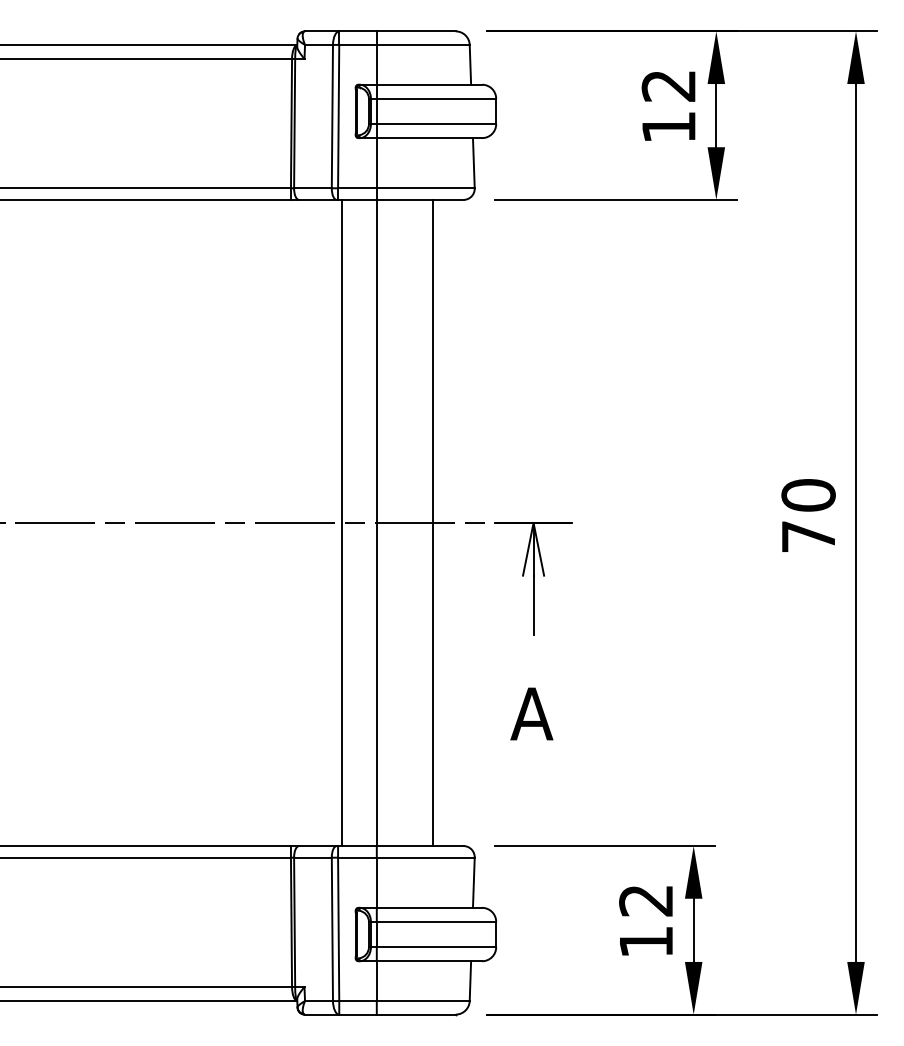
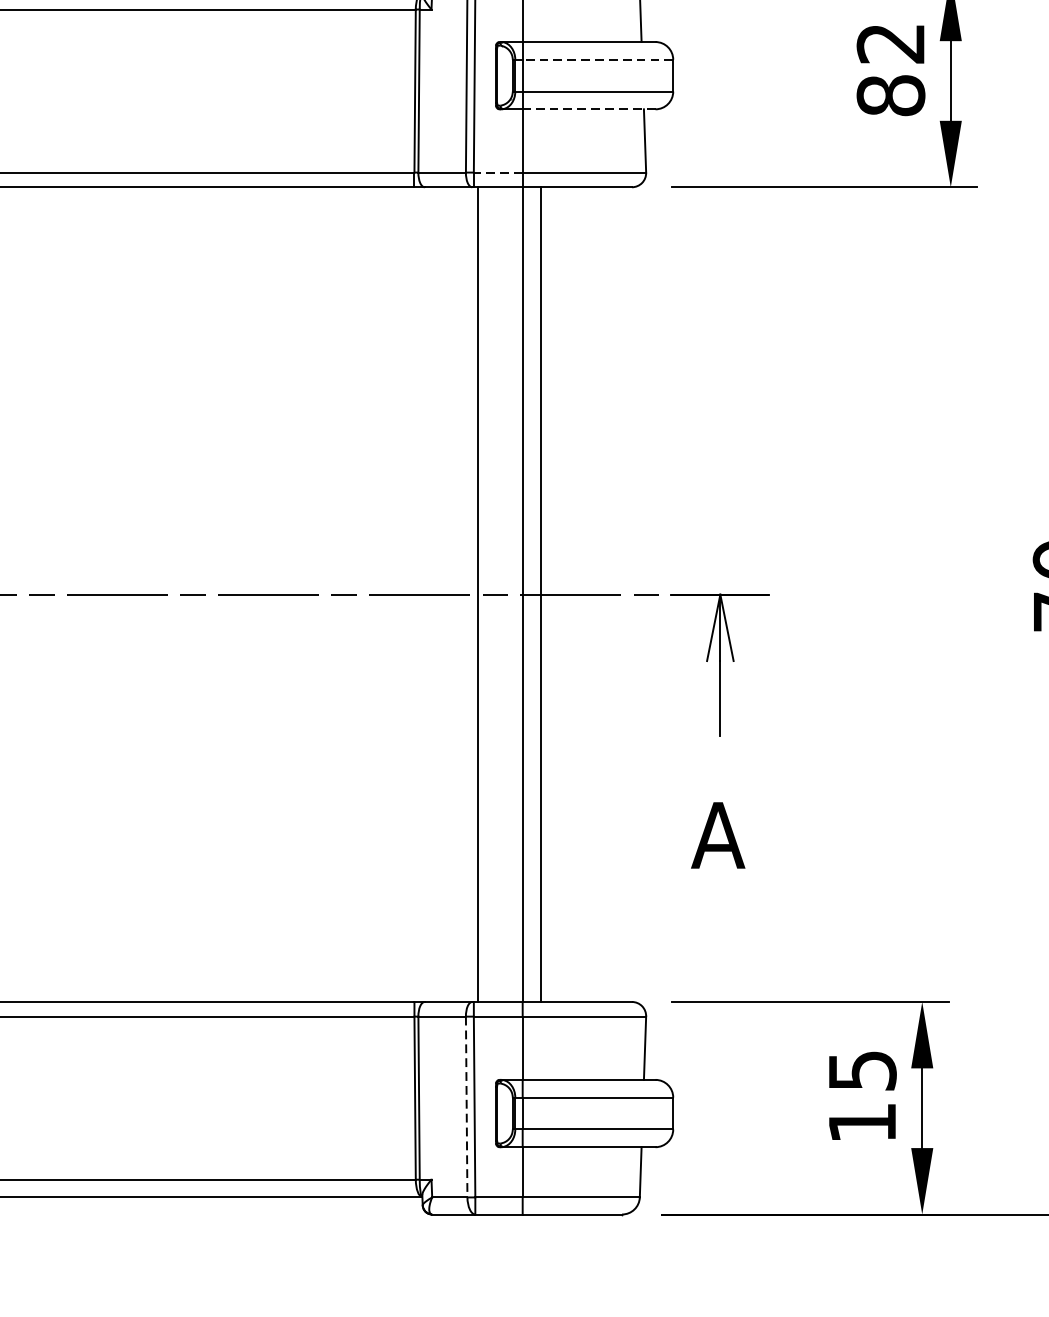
line: (436, 98) -> (597, 59), solid -> dashed
text: (668, 127) -> (890, 95), 12 -> 82
line: (429, 138) -> (589, 109), solid -> dashed
line: (356, 188) -> (497, 172), solid -> dashed
line: (432, 522) -> (539, 593), moved
text: (646, 900) -> (862, 1070), 12 -> 15
line: (332, 929) -> (466, 1107), solid -> dashed

